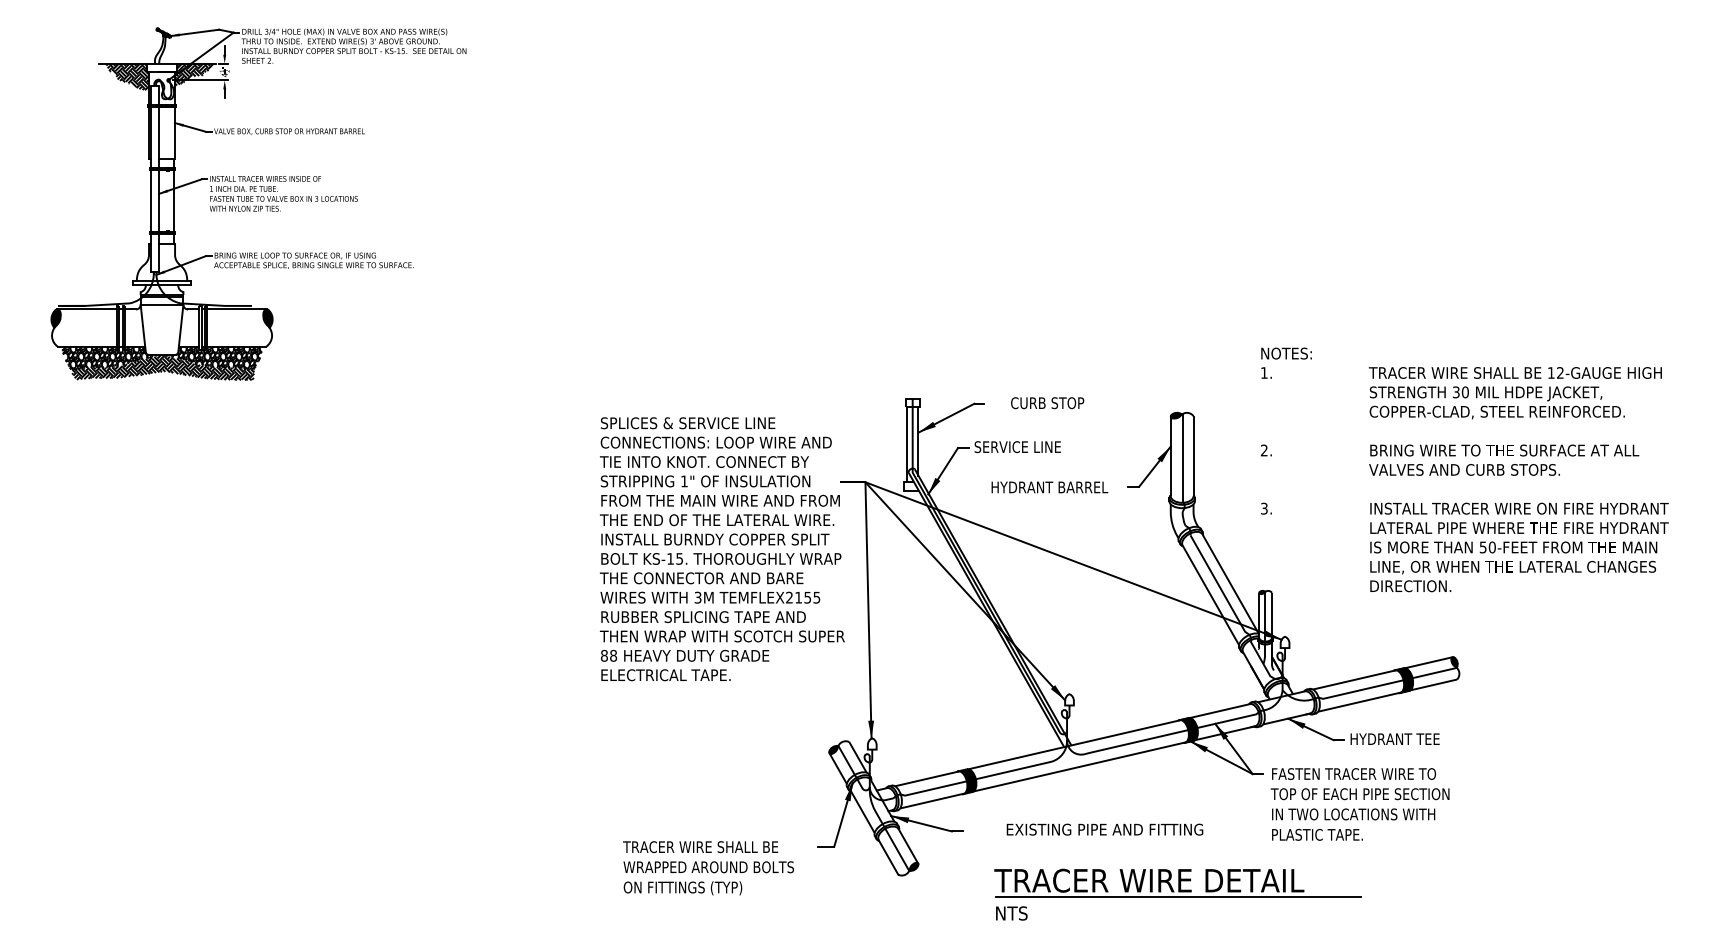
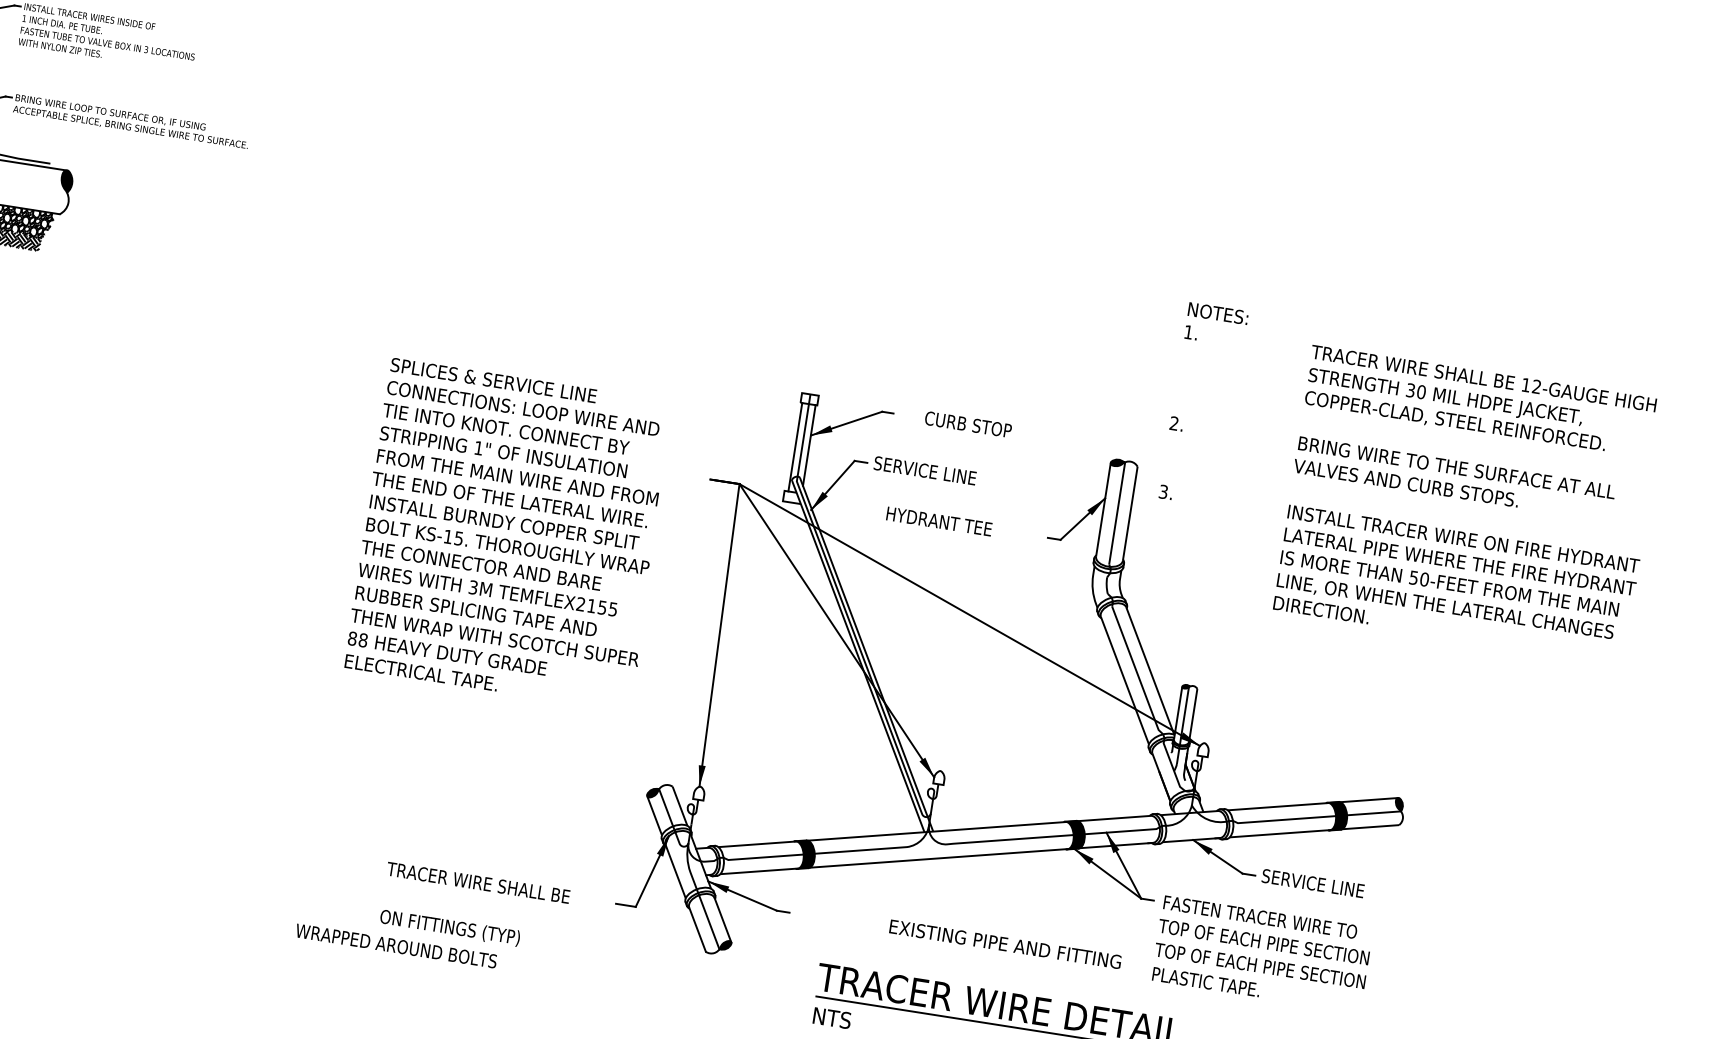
text: (1464, 469) -> (1406, 482), moved
text: (1082, 487) -> (993, 530), HYDRANT BARREL -> HYDRANT TEE
text: (722, 549) -> (511, 535), moved
text: (1394, 739) -> (1314, 884), HYDRANT TEE -> SERVICE LINE
text: (1359, 814) -> (1259, 965), IN TWO LOCATIONS WITH -> TOP OF EACH PIPE SECTION
text: (1104, 829) -> (1004, 944), moved
text: (708, 867) -> (396, 946), moved

